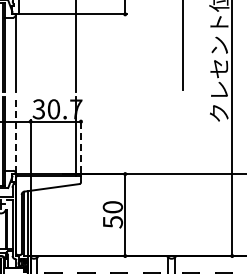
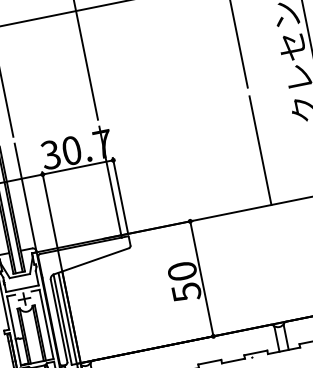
line: (15, 134) -> (25, 196), dashed -> solid
line: (183, 135) -> (261, 150), added
line: (80, 145) -> (119, 193), dashed -> solid

